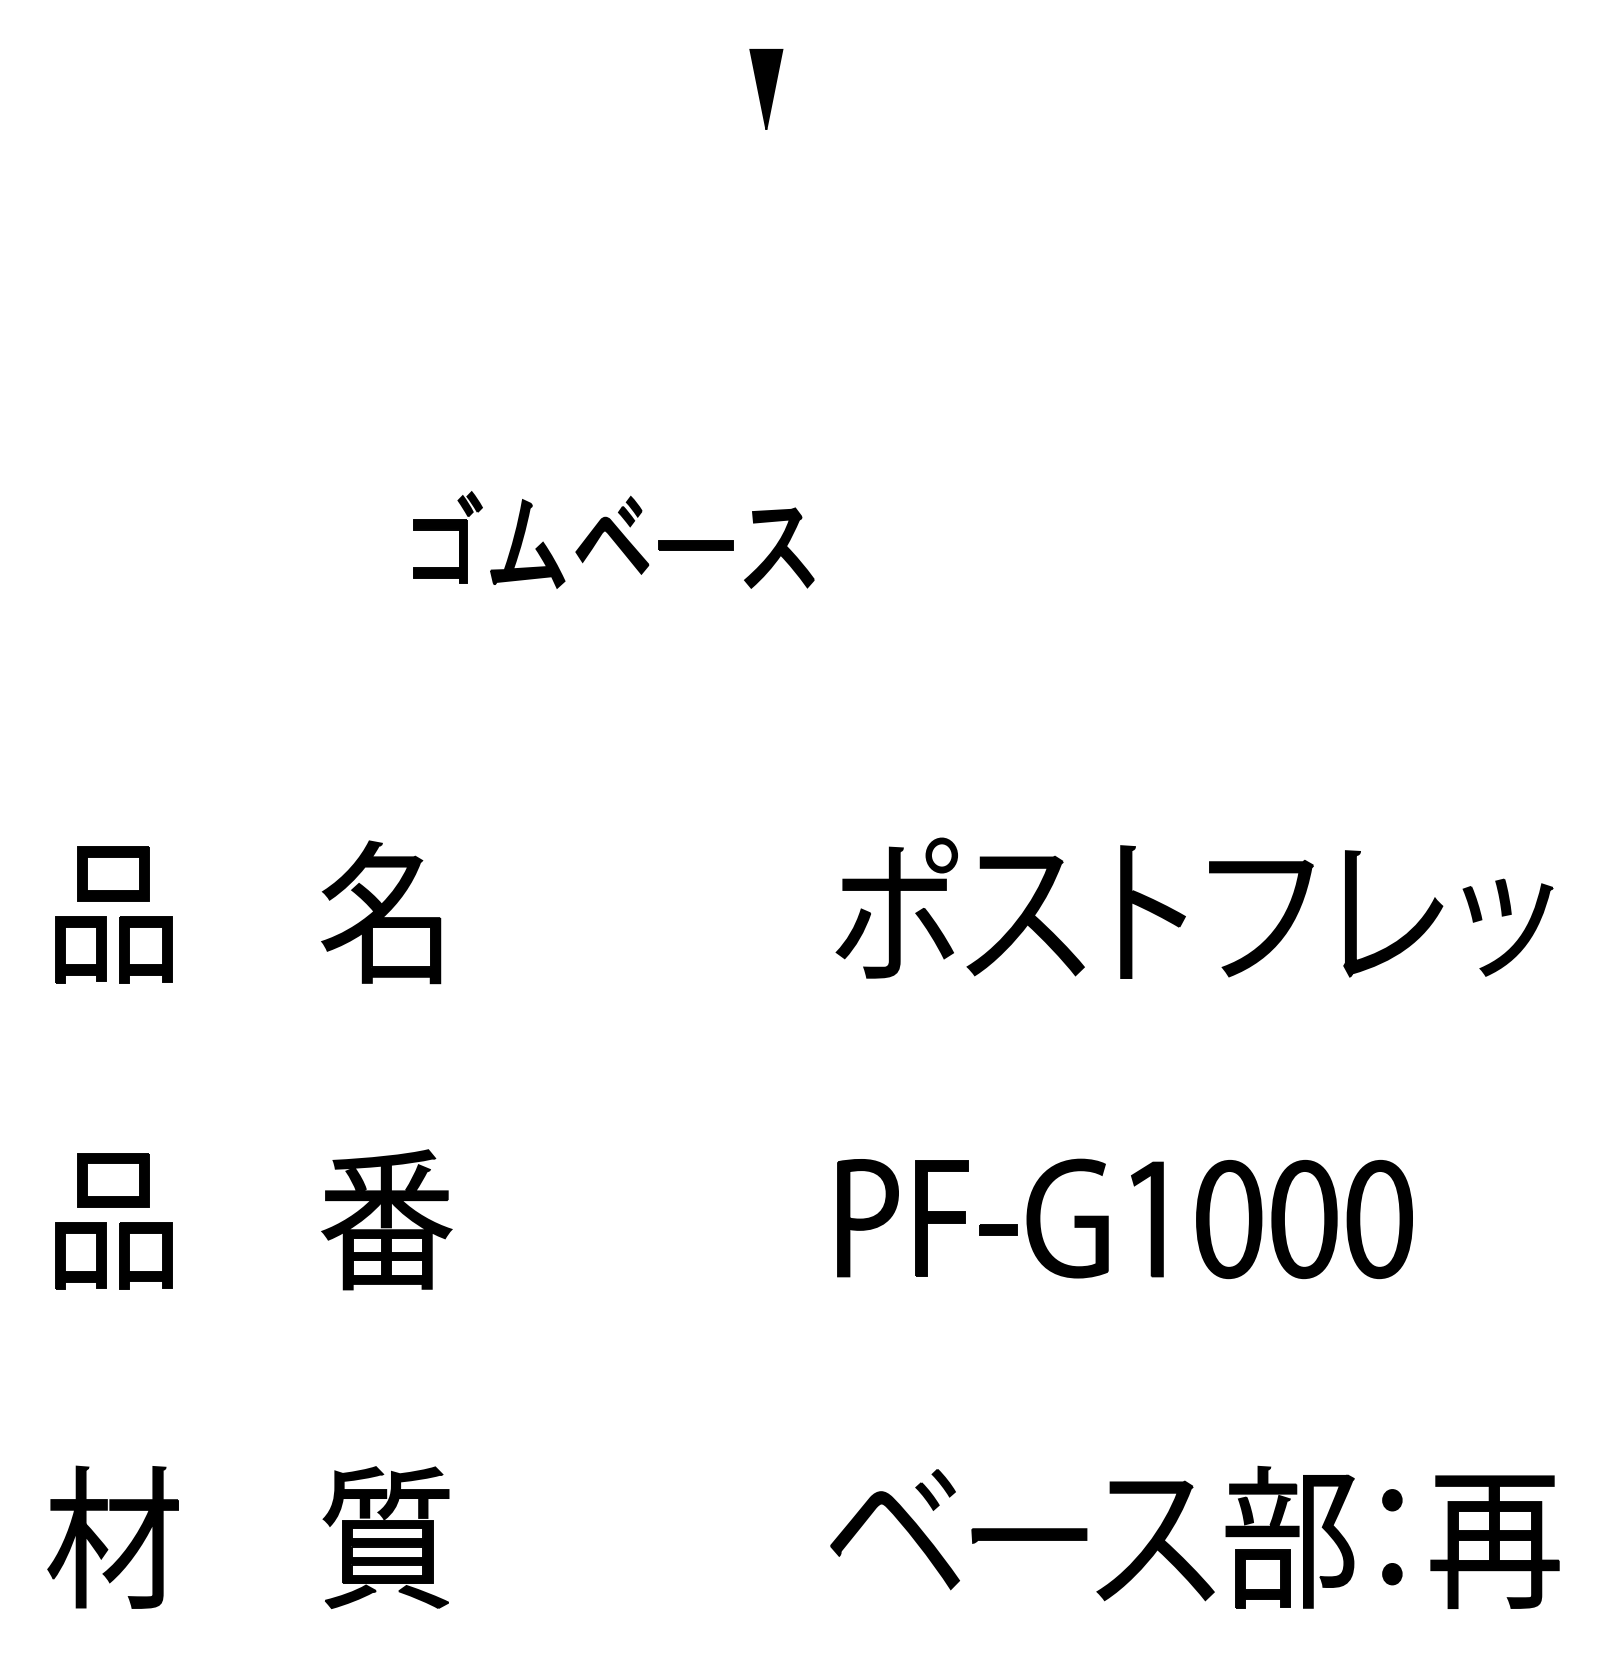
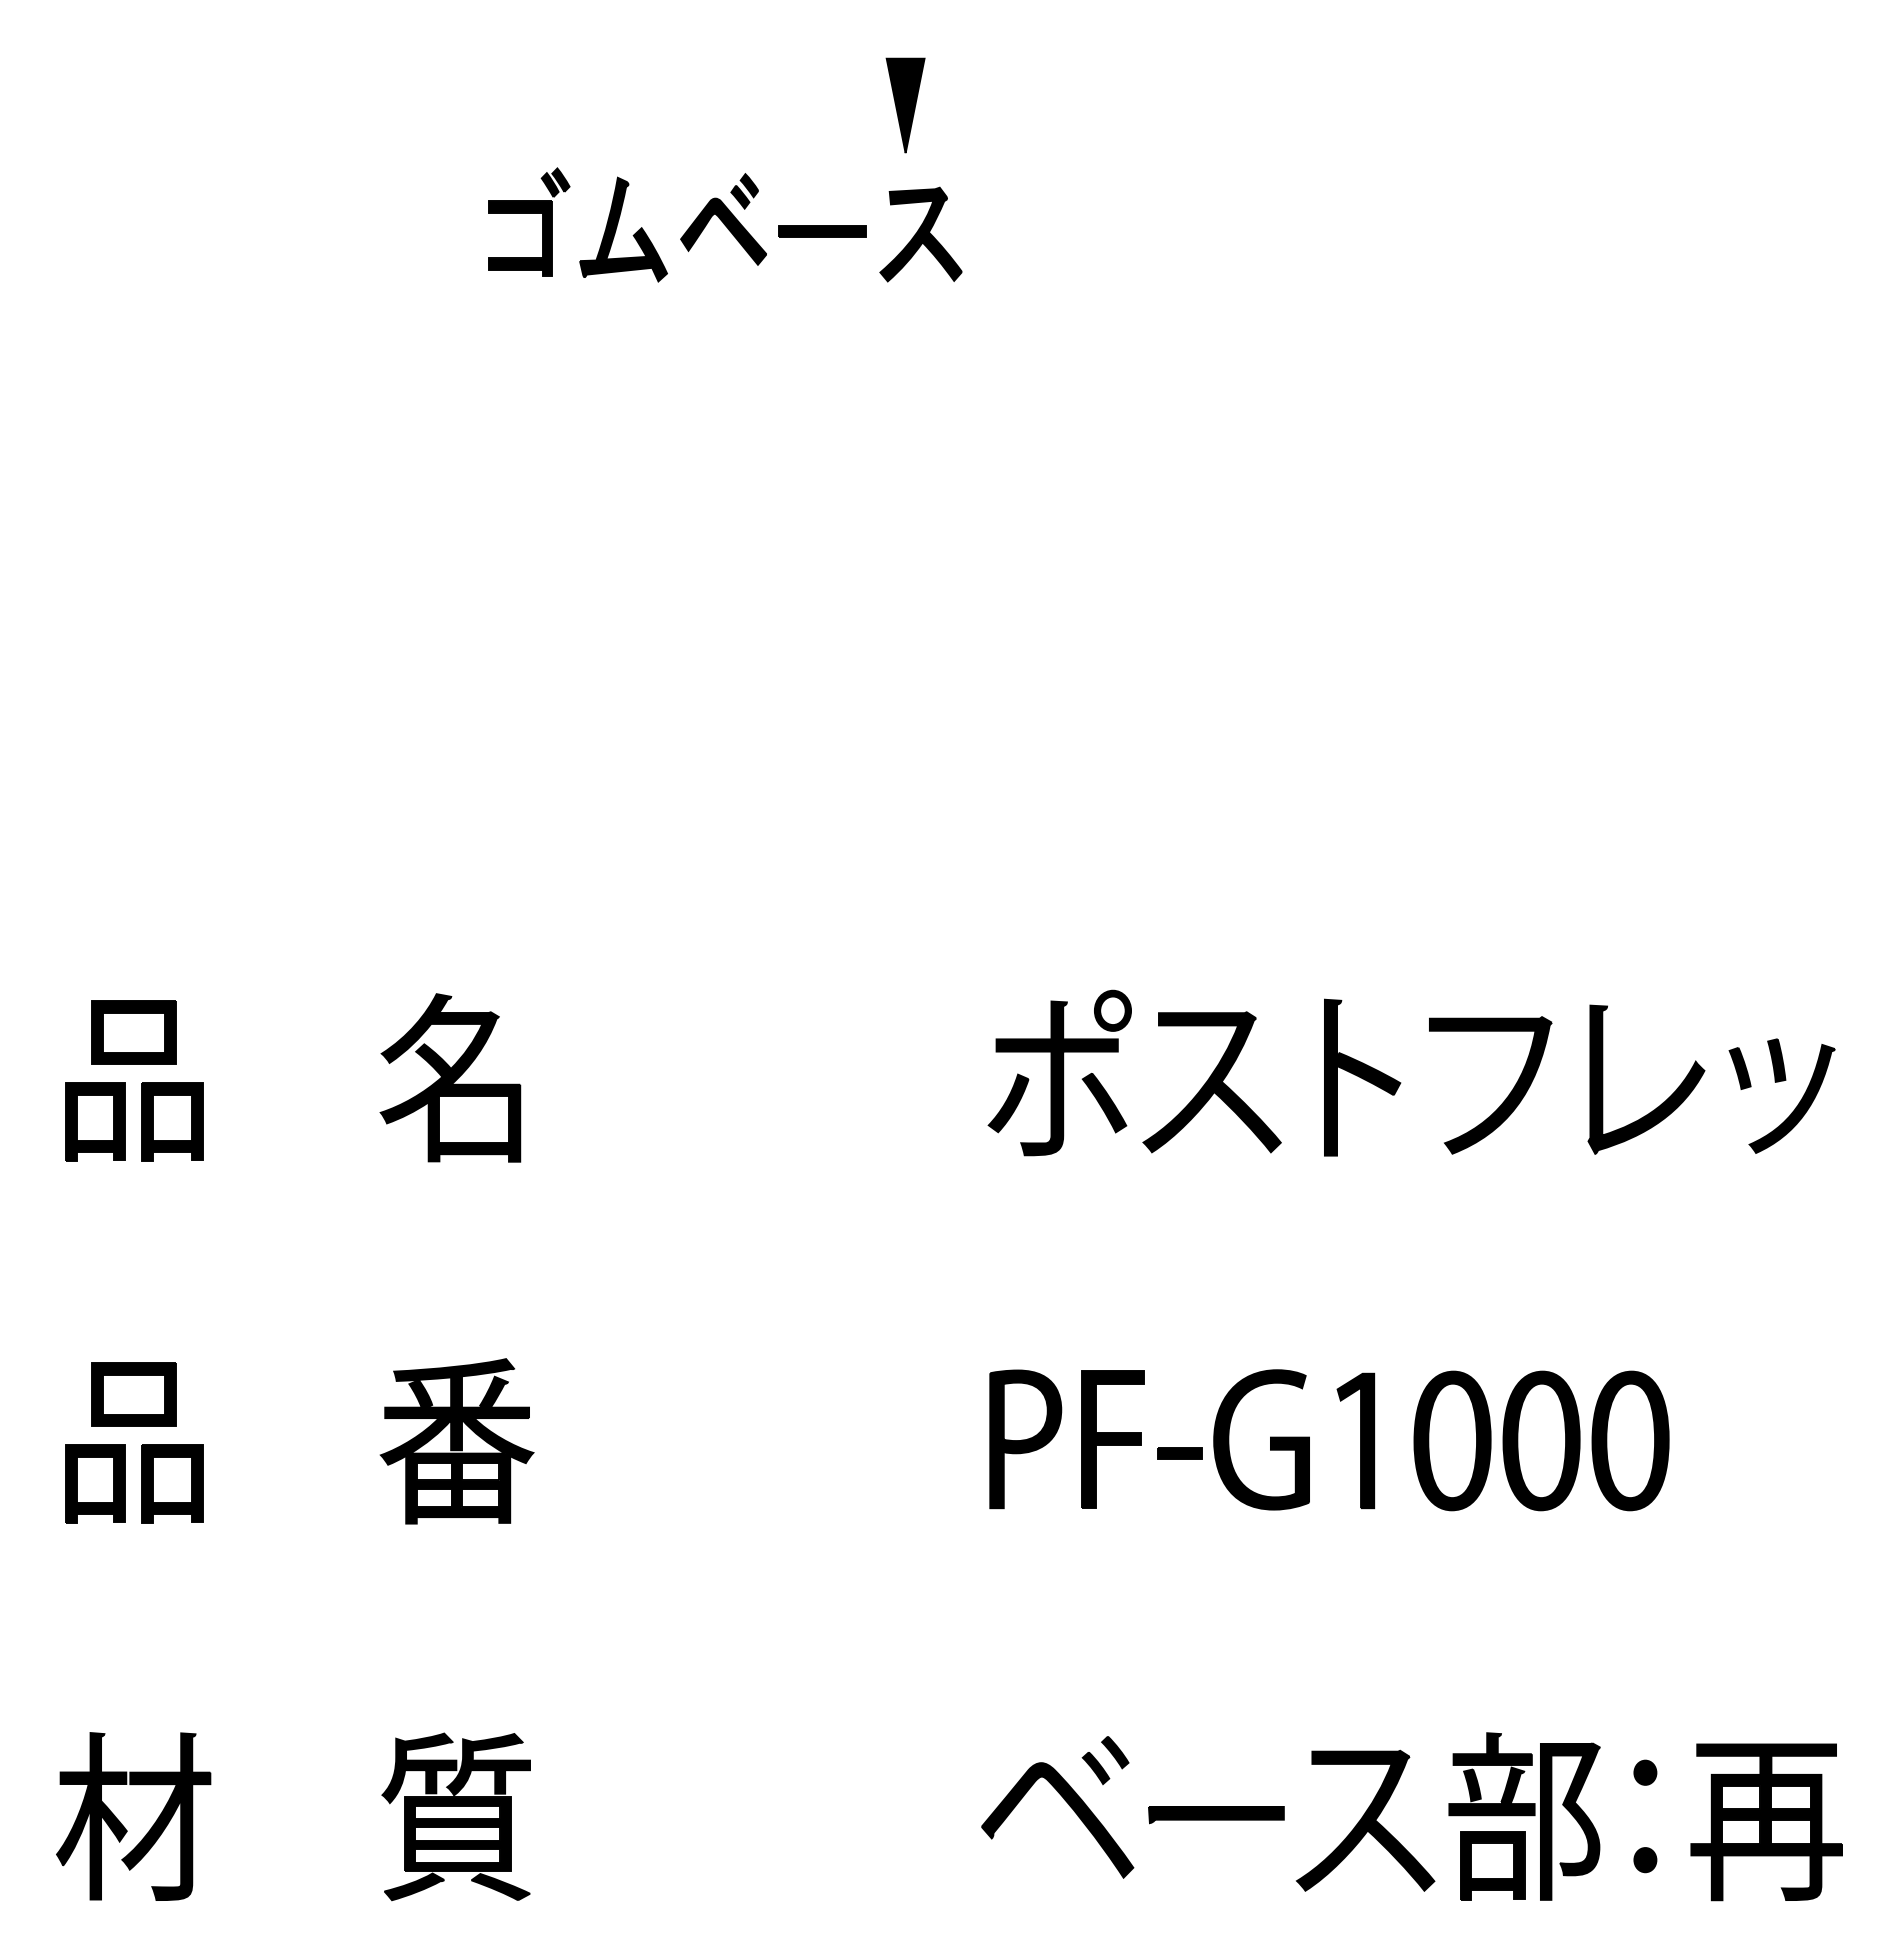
part: (613, 539) -> (725, 224), moved

